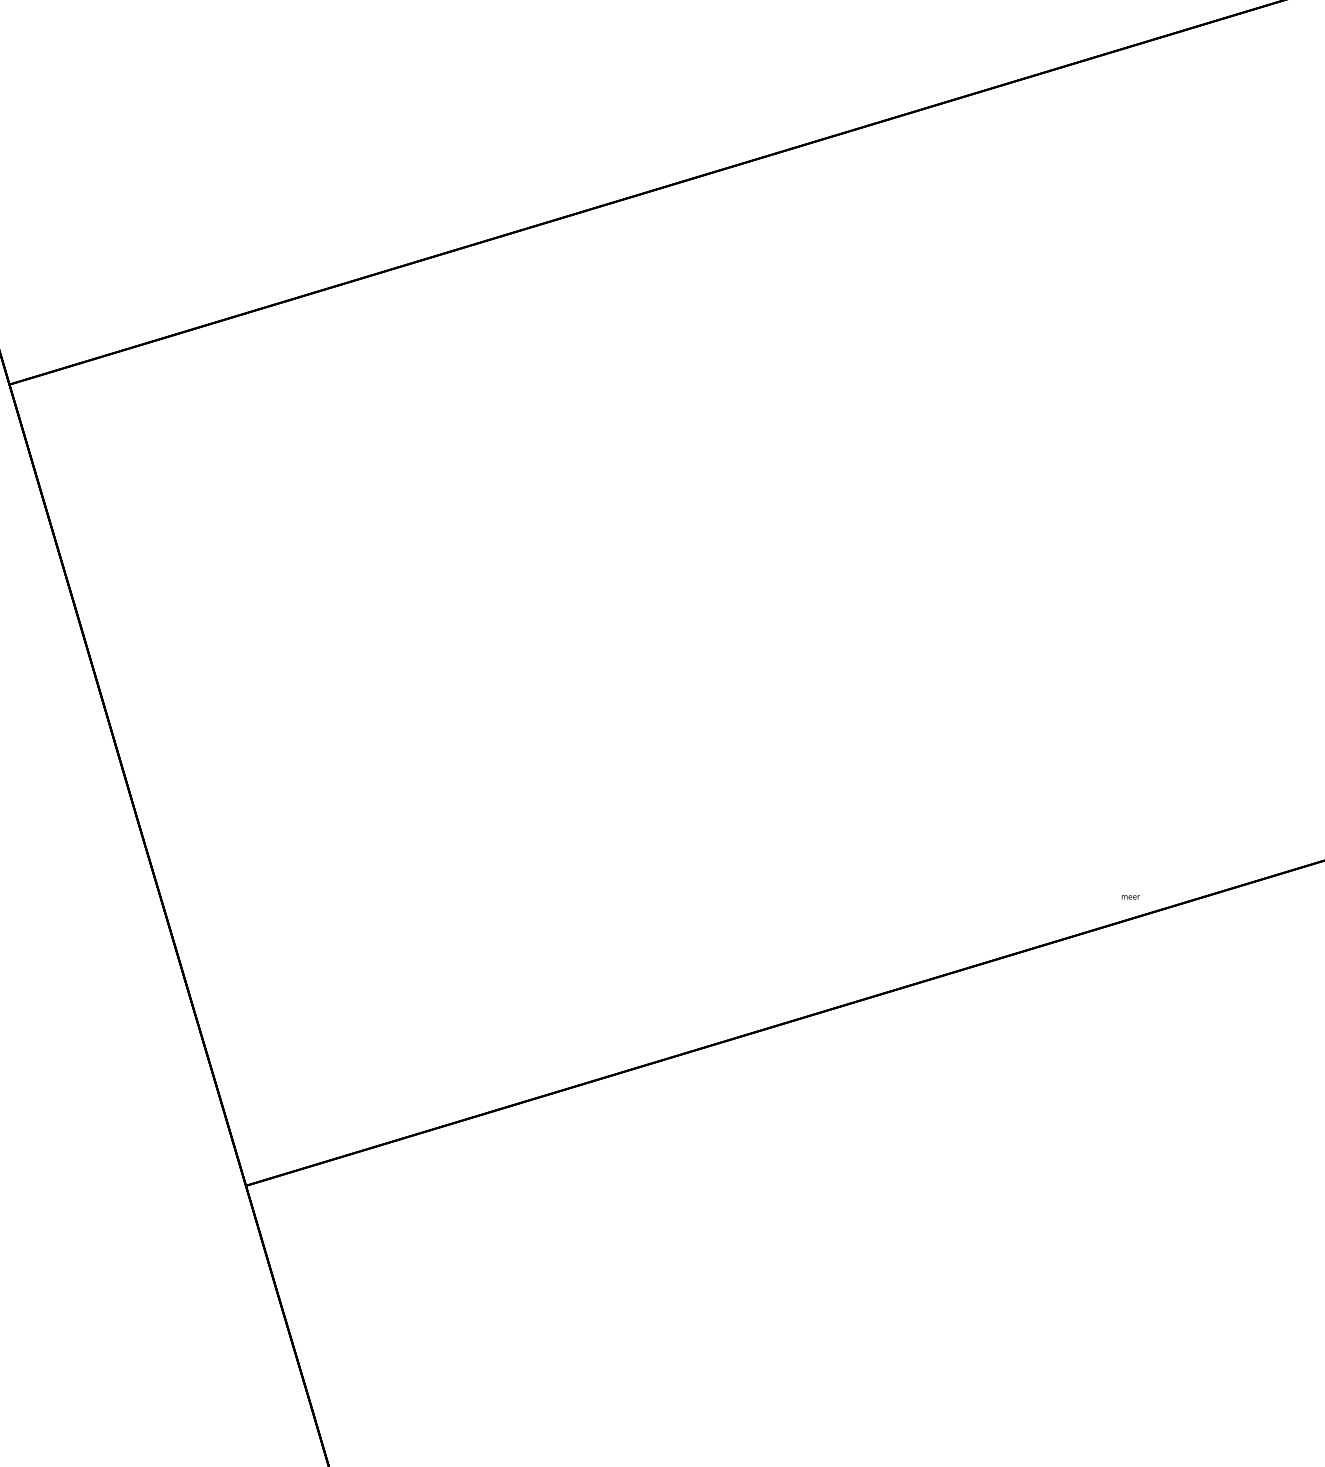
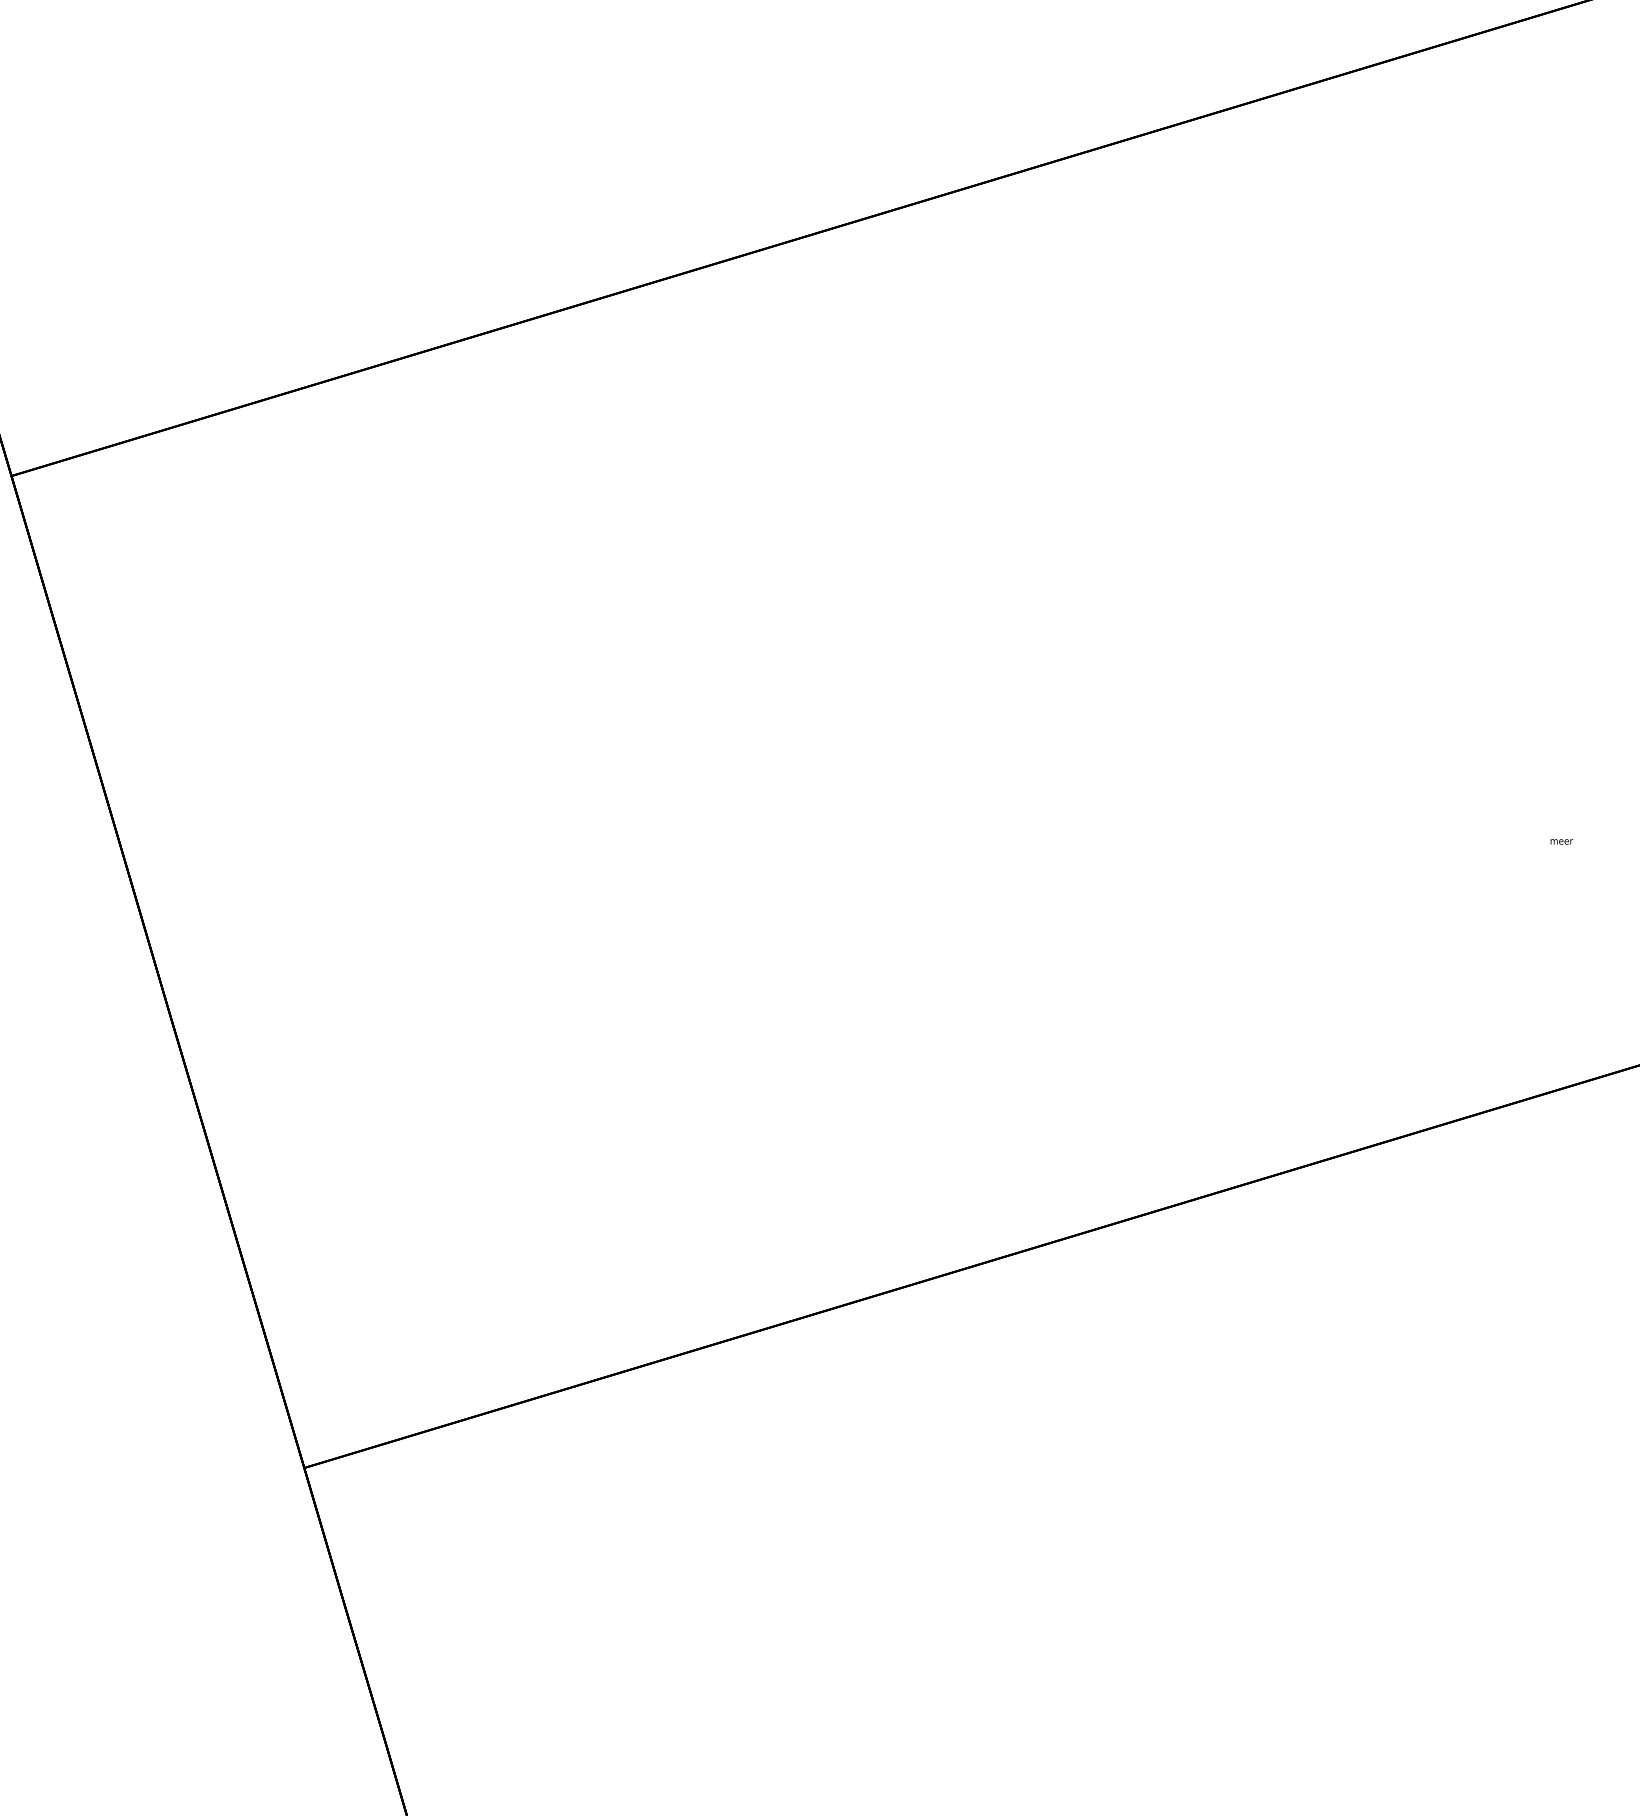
text: (1130, 897) -> (1561, 841), moved

